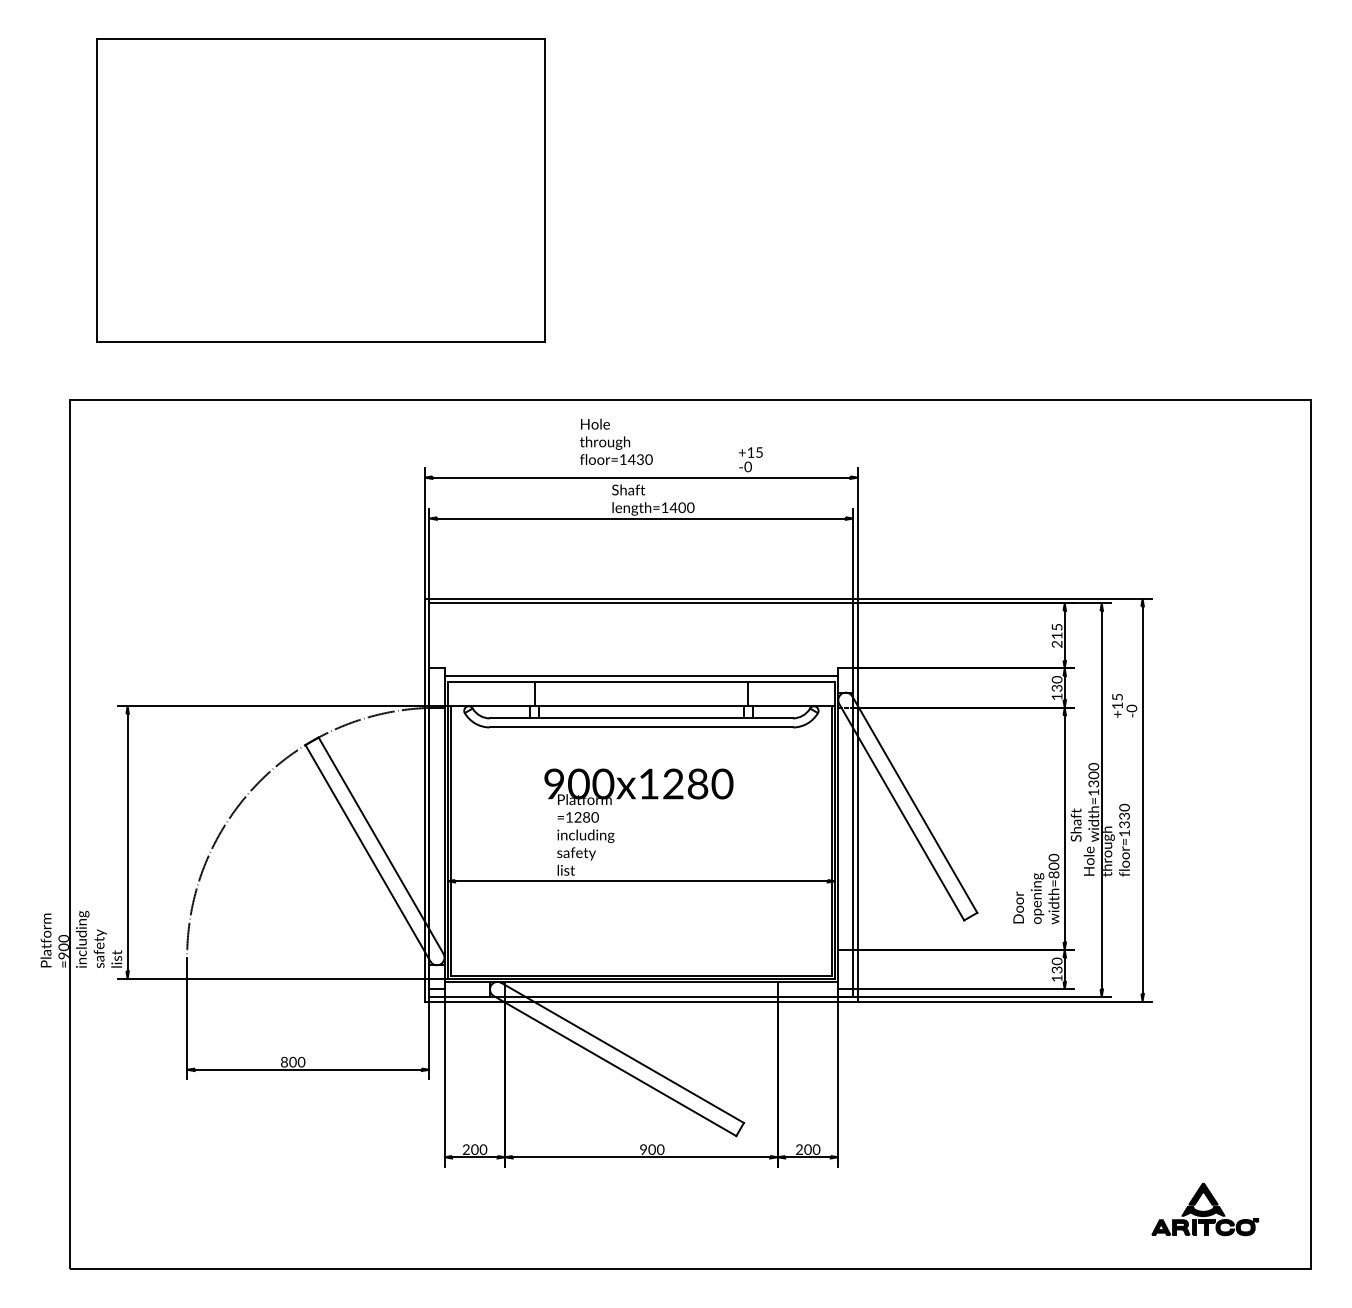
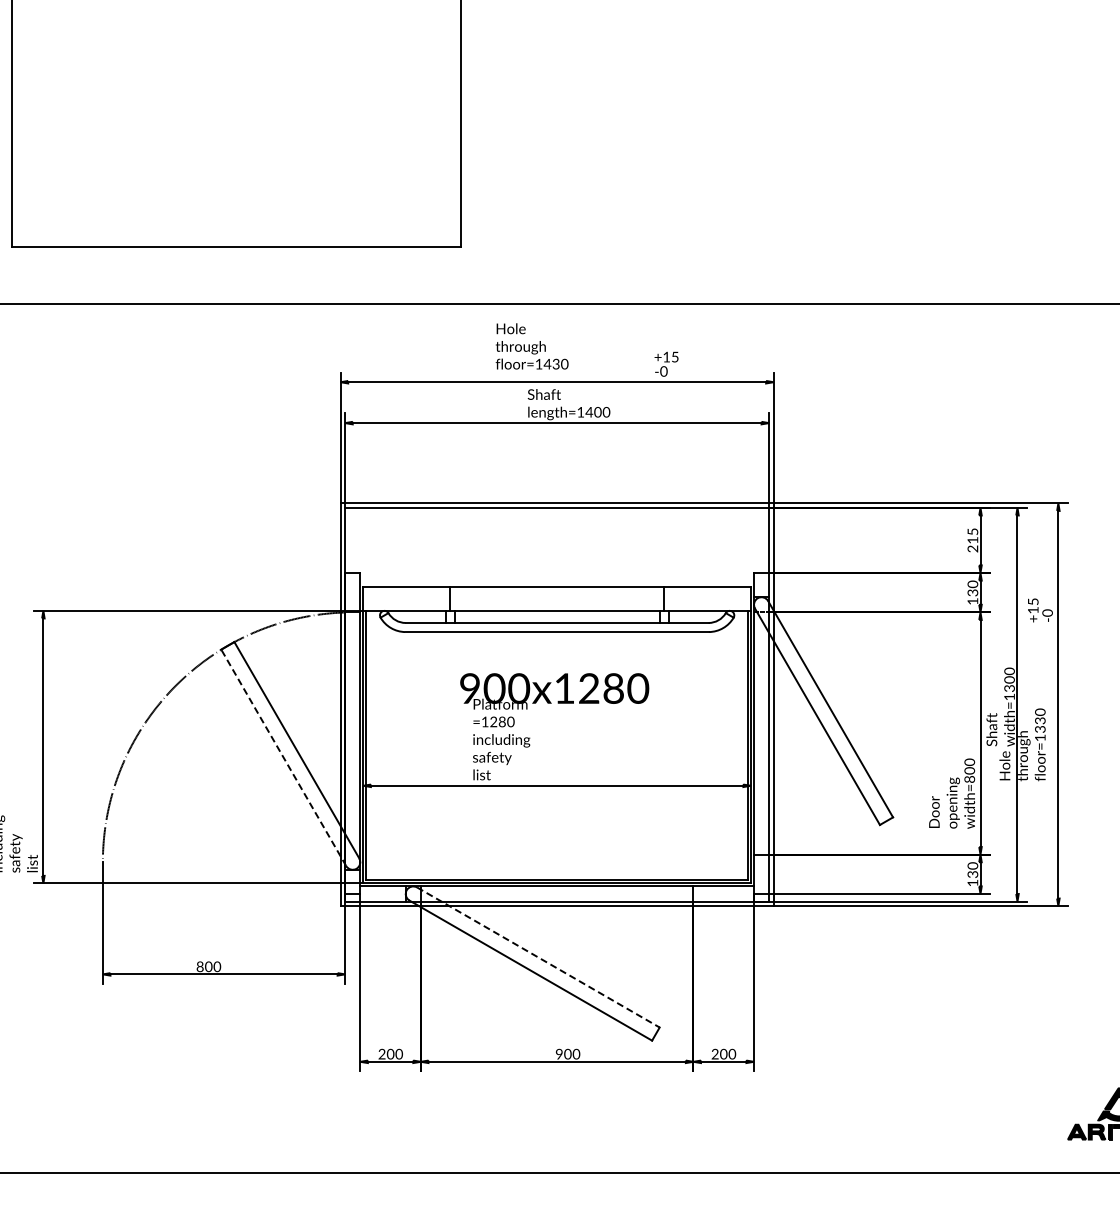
line: (641, 676) -> (557, 581), removed
line: (367, 853) -> (283, 758), solid -> dashed
line: (623, 1053) -> (539, 958), solid -> dashed

